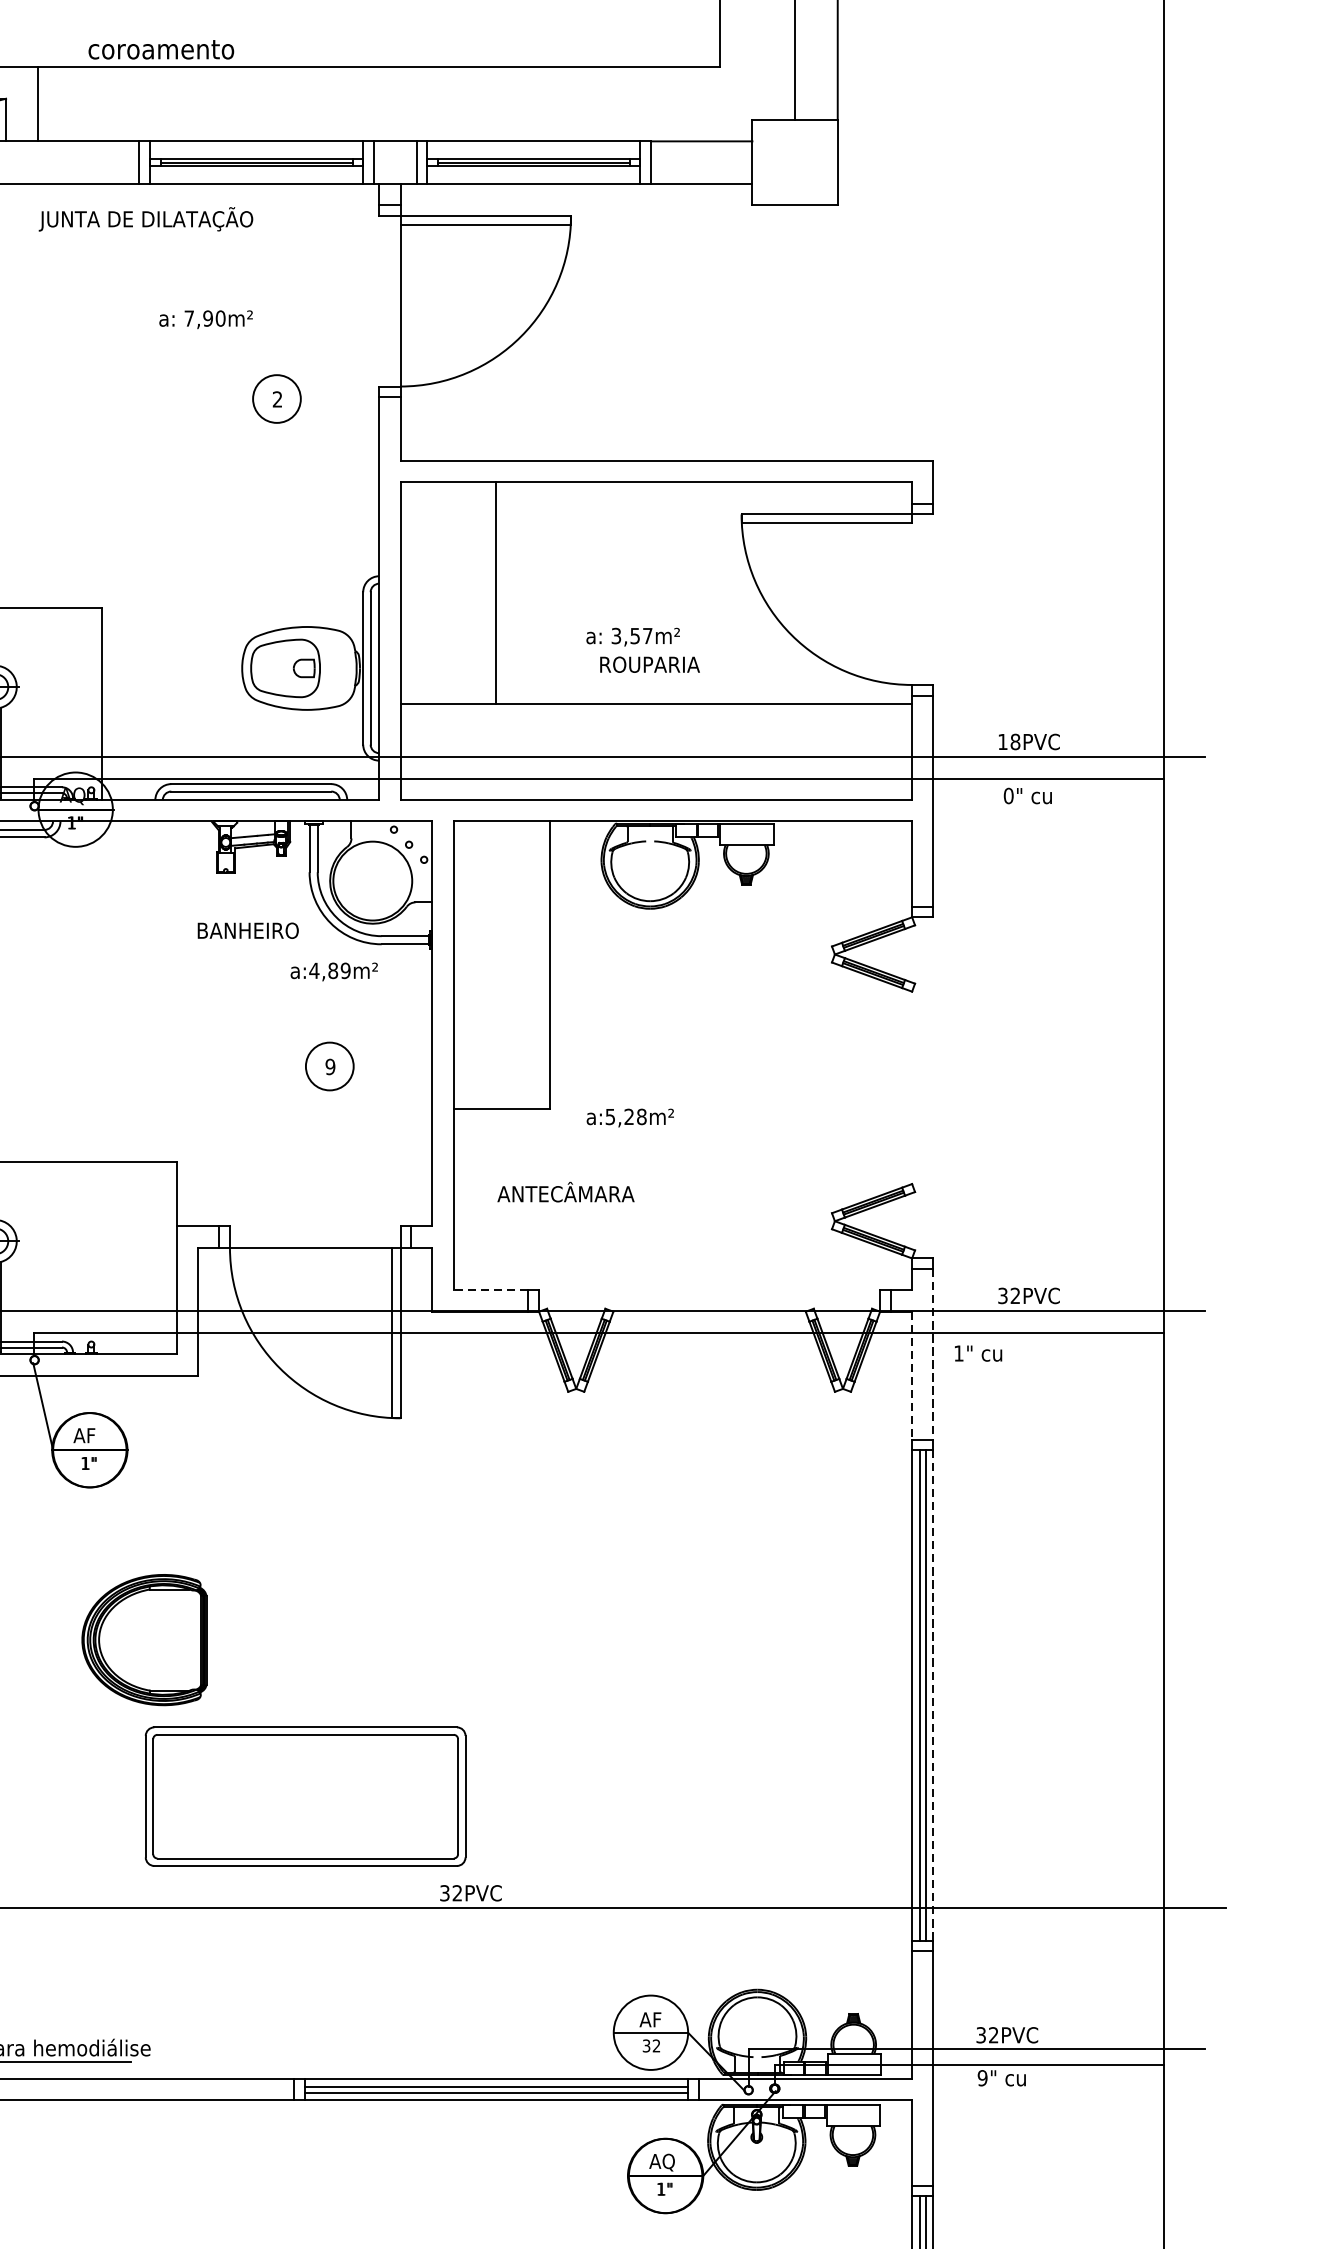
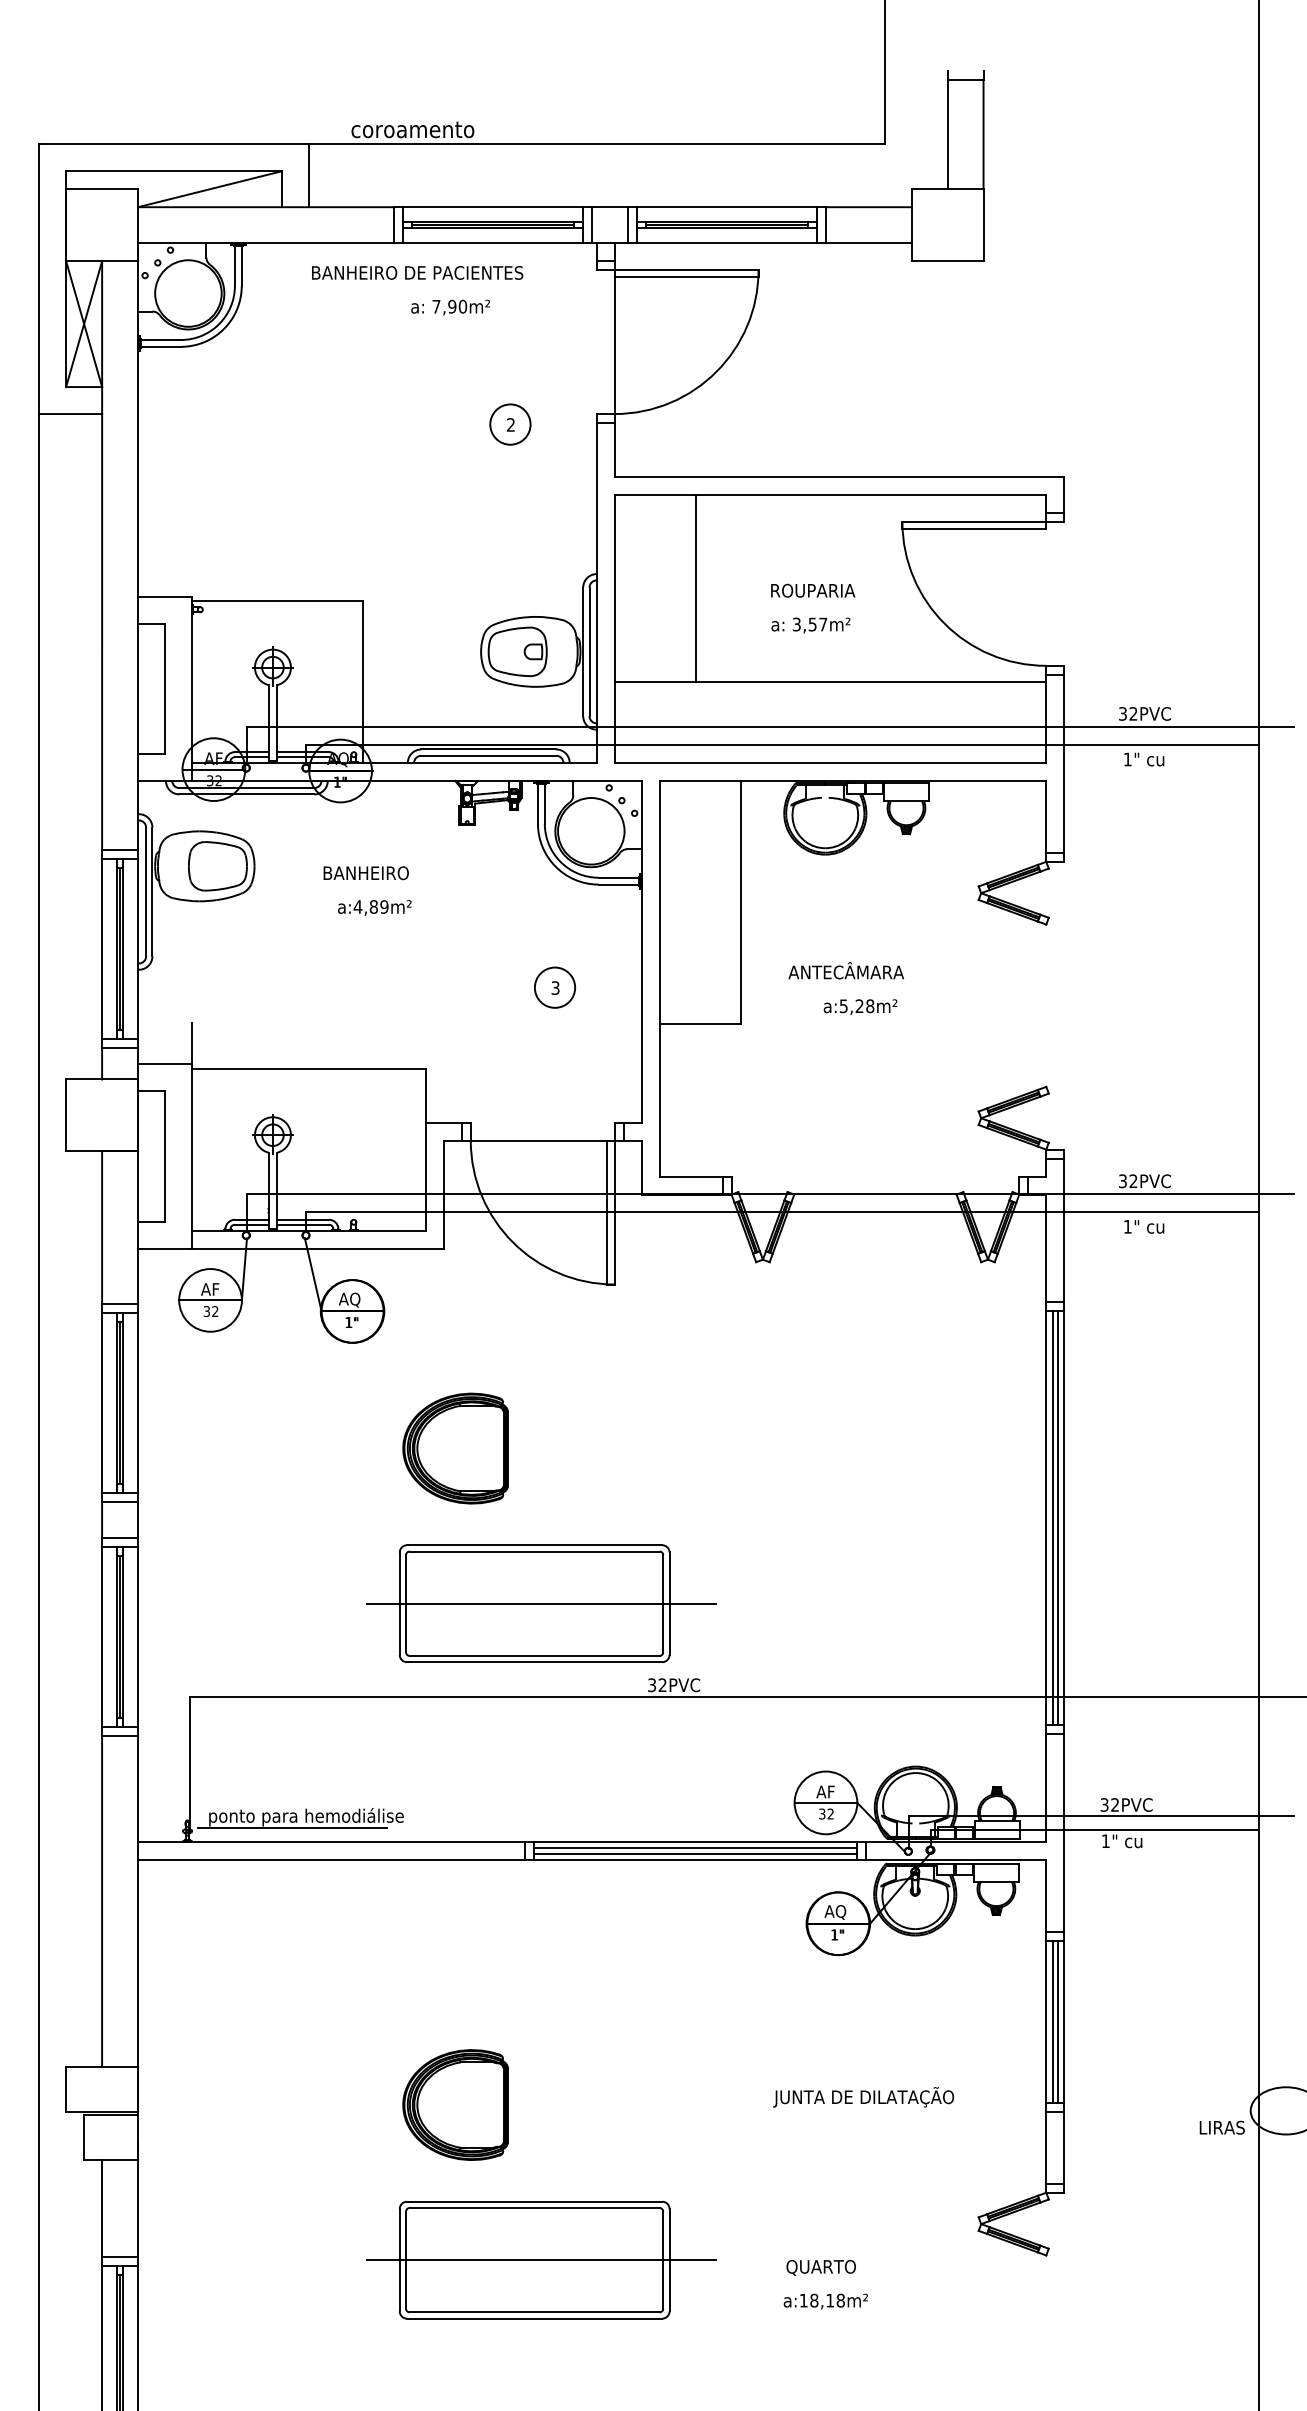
text: (165, 218) -> (416, 272), JUNTA DE DILATAÇÃO -> BANHEIRO DE PACIENTES
text: (205, 319) -> (450, 307), moved
text: (650, 664) -> (813, 590), moved
text: (1009, 741) -> (1128, 713), 18PVC -> 32PVC
text: (1008, 796) -> (1127, 759), 0" -> 1"
text: (247, 931) -> (365, 873), moved
text: (333, 971) -> (374, 907), moved
text: (330, 1066) -> (555, 987), 9 -> 3
text: (630, 1117) -> (860, 1006), moved
text: (565, 1191) -> (845, 970), moved
line: (490, 1290) -> (690, 1176), dashed -> solid
text: (978, 1353) -> (1144, 1226), moved
line: (933, 1354) -> (1064, 1230), dashed -> solid
line: (912, 1375) -> (1046, 1248), dashed -> solid
text: (93, 1436) -> (355, 1299), AF -> AQ
part: (144, 1639) -> (455, 1448), moved
line: (933, 1695) -> (1064, 1518), dashed -> solid
line: (312, 1796) -> (540, 1603), added
text: (982, 2078) -> (1105, 1841), 9" -> 1"

